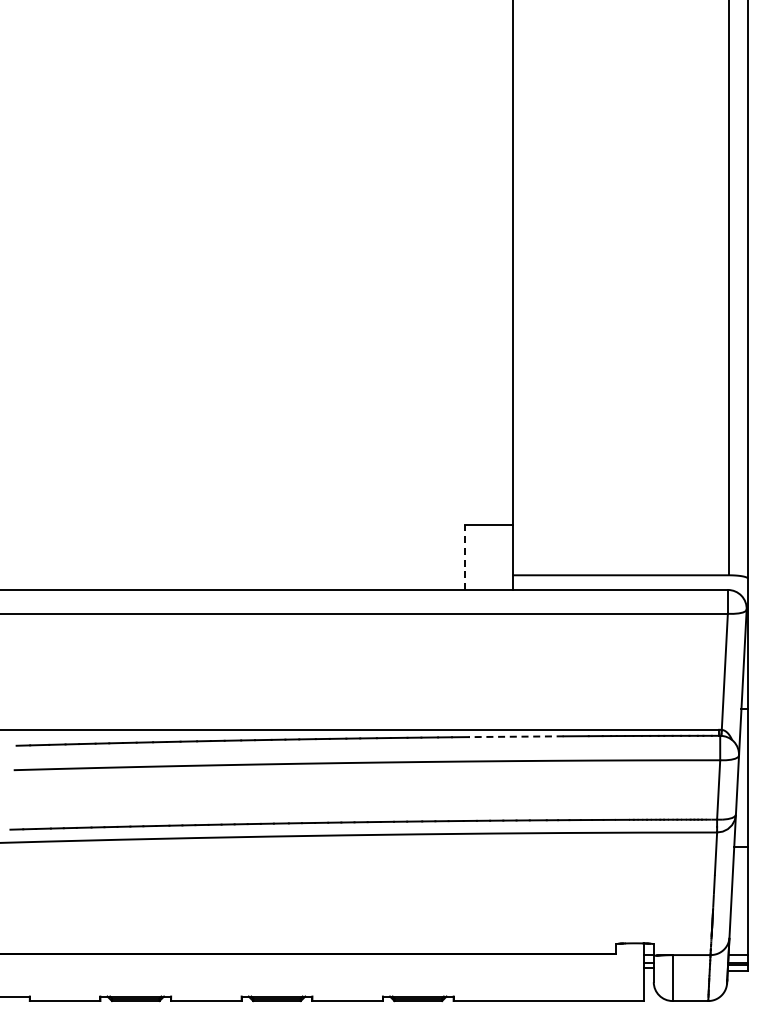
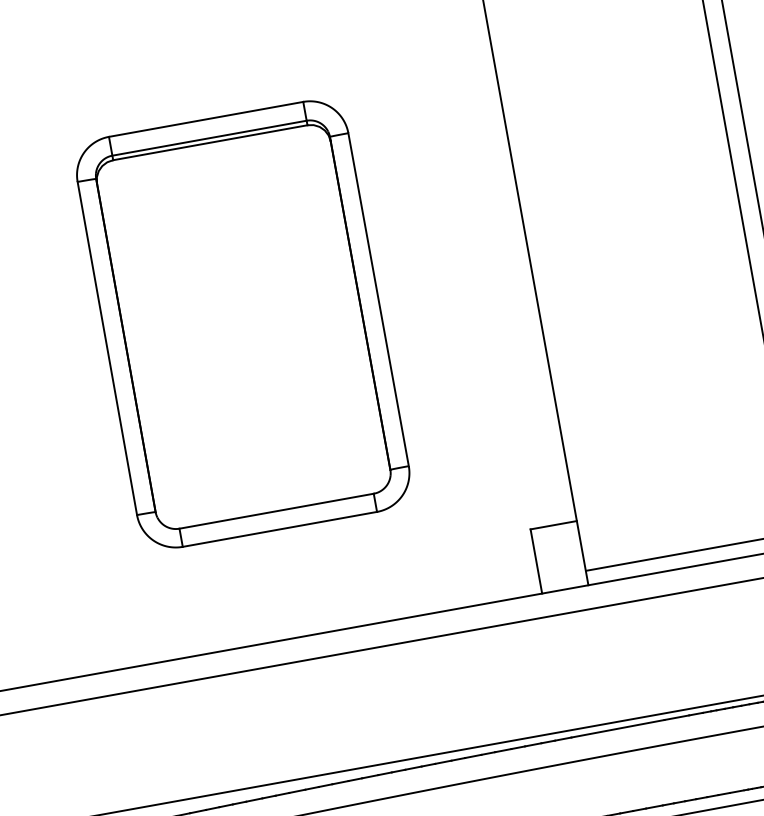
part: (217, 270) -> (242, 323), added
line: (465, 557) -> (536, 561), dashed -> solid
line: (515, 736) -> (617, 728), dashed -> solid

